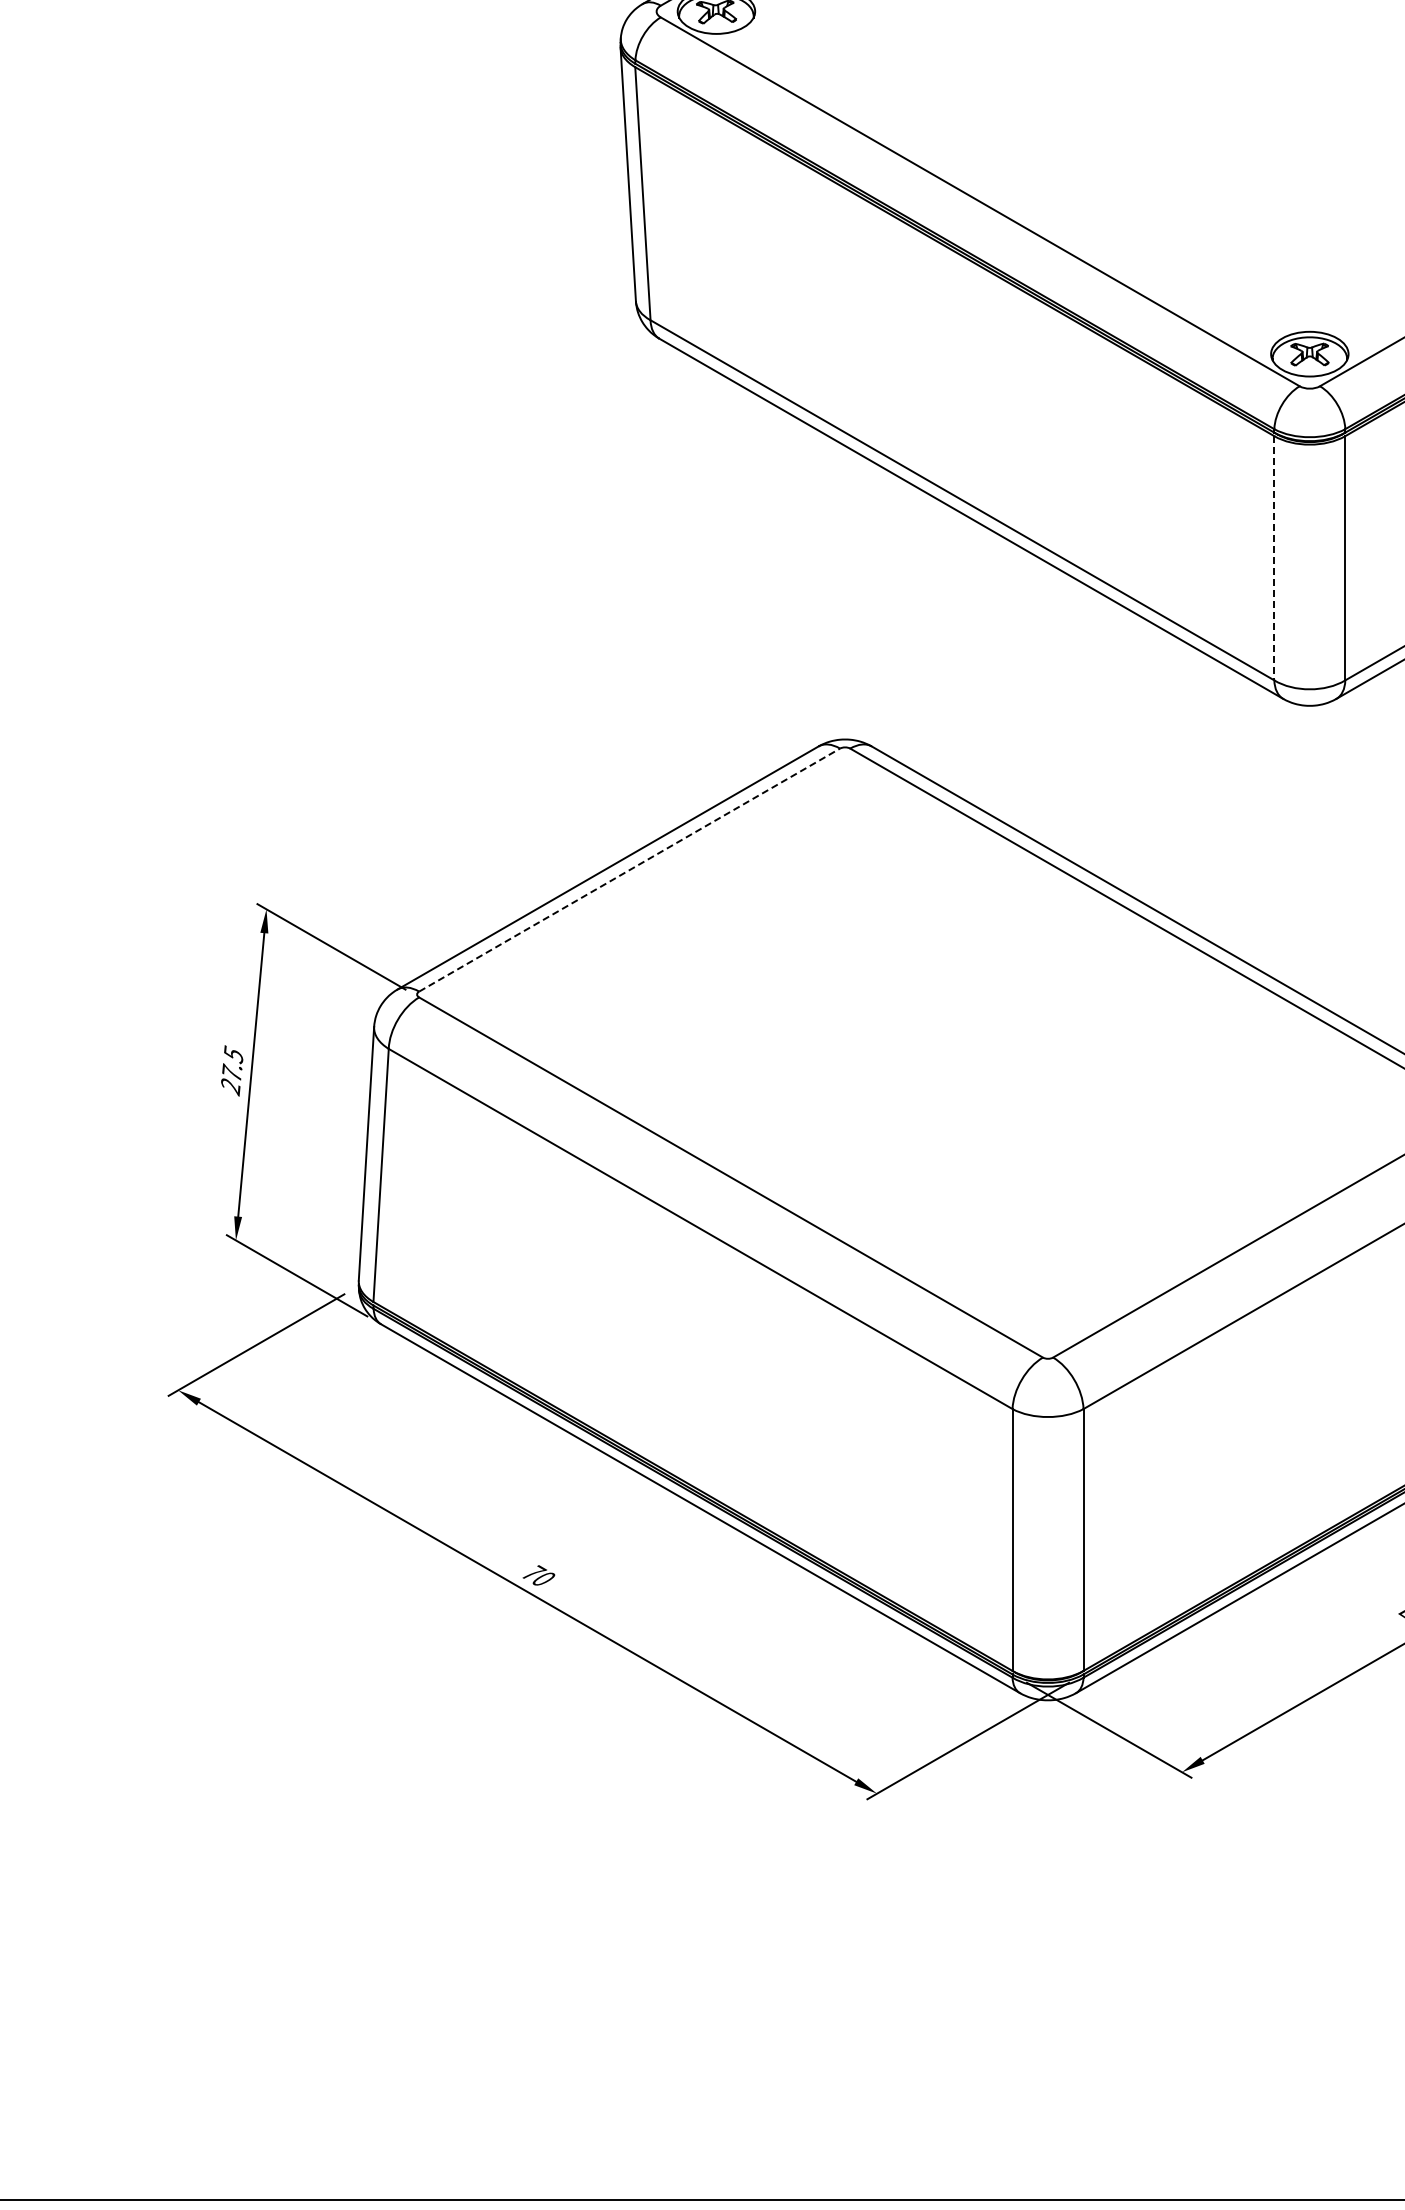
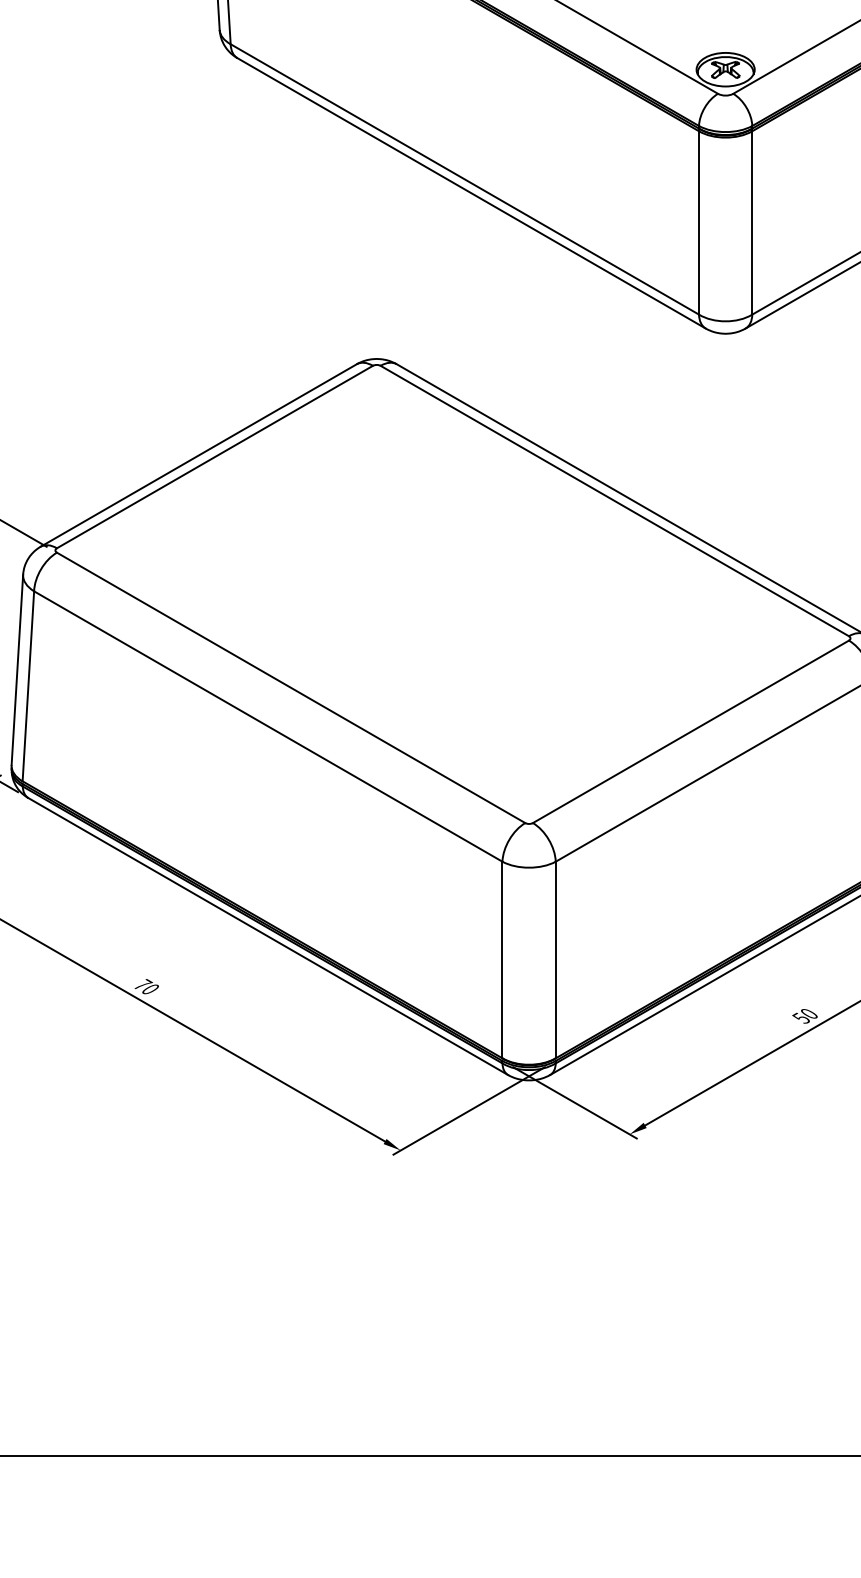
line: (1274, 558) -> (699, 223), dashed -> solid
line: (630, 869) -> (215, 456), dashed -> solid

